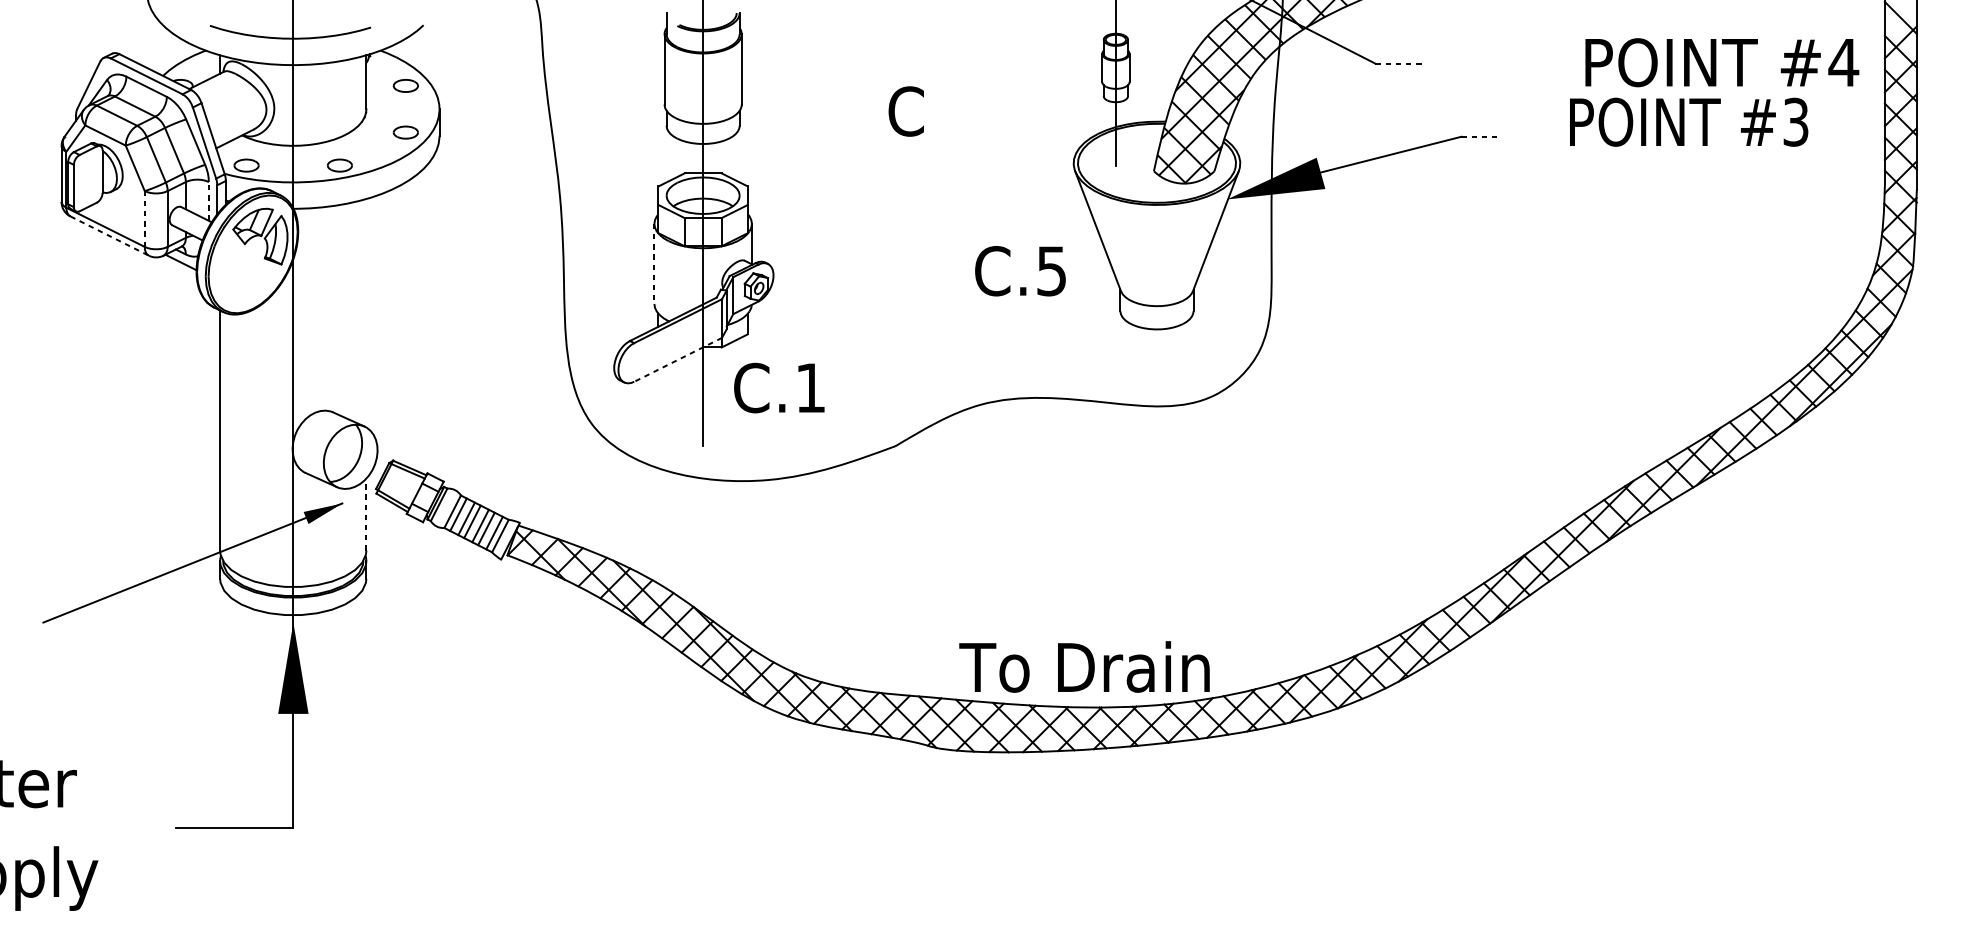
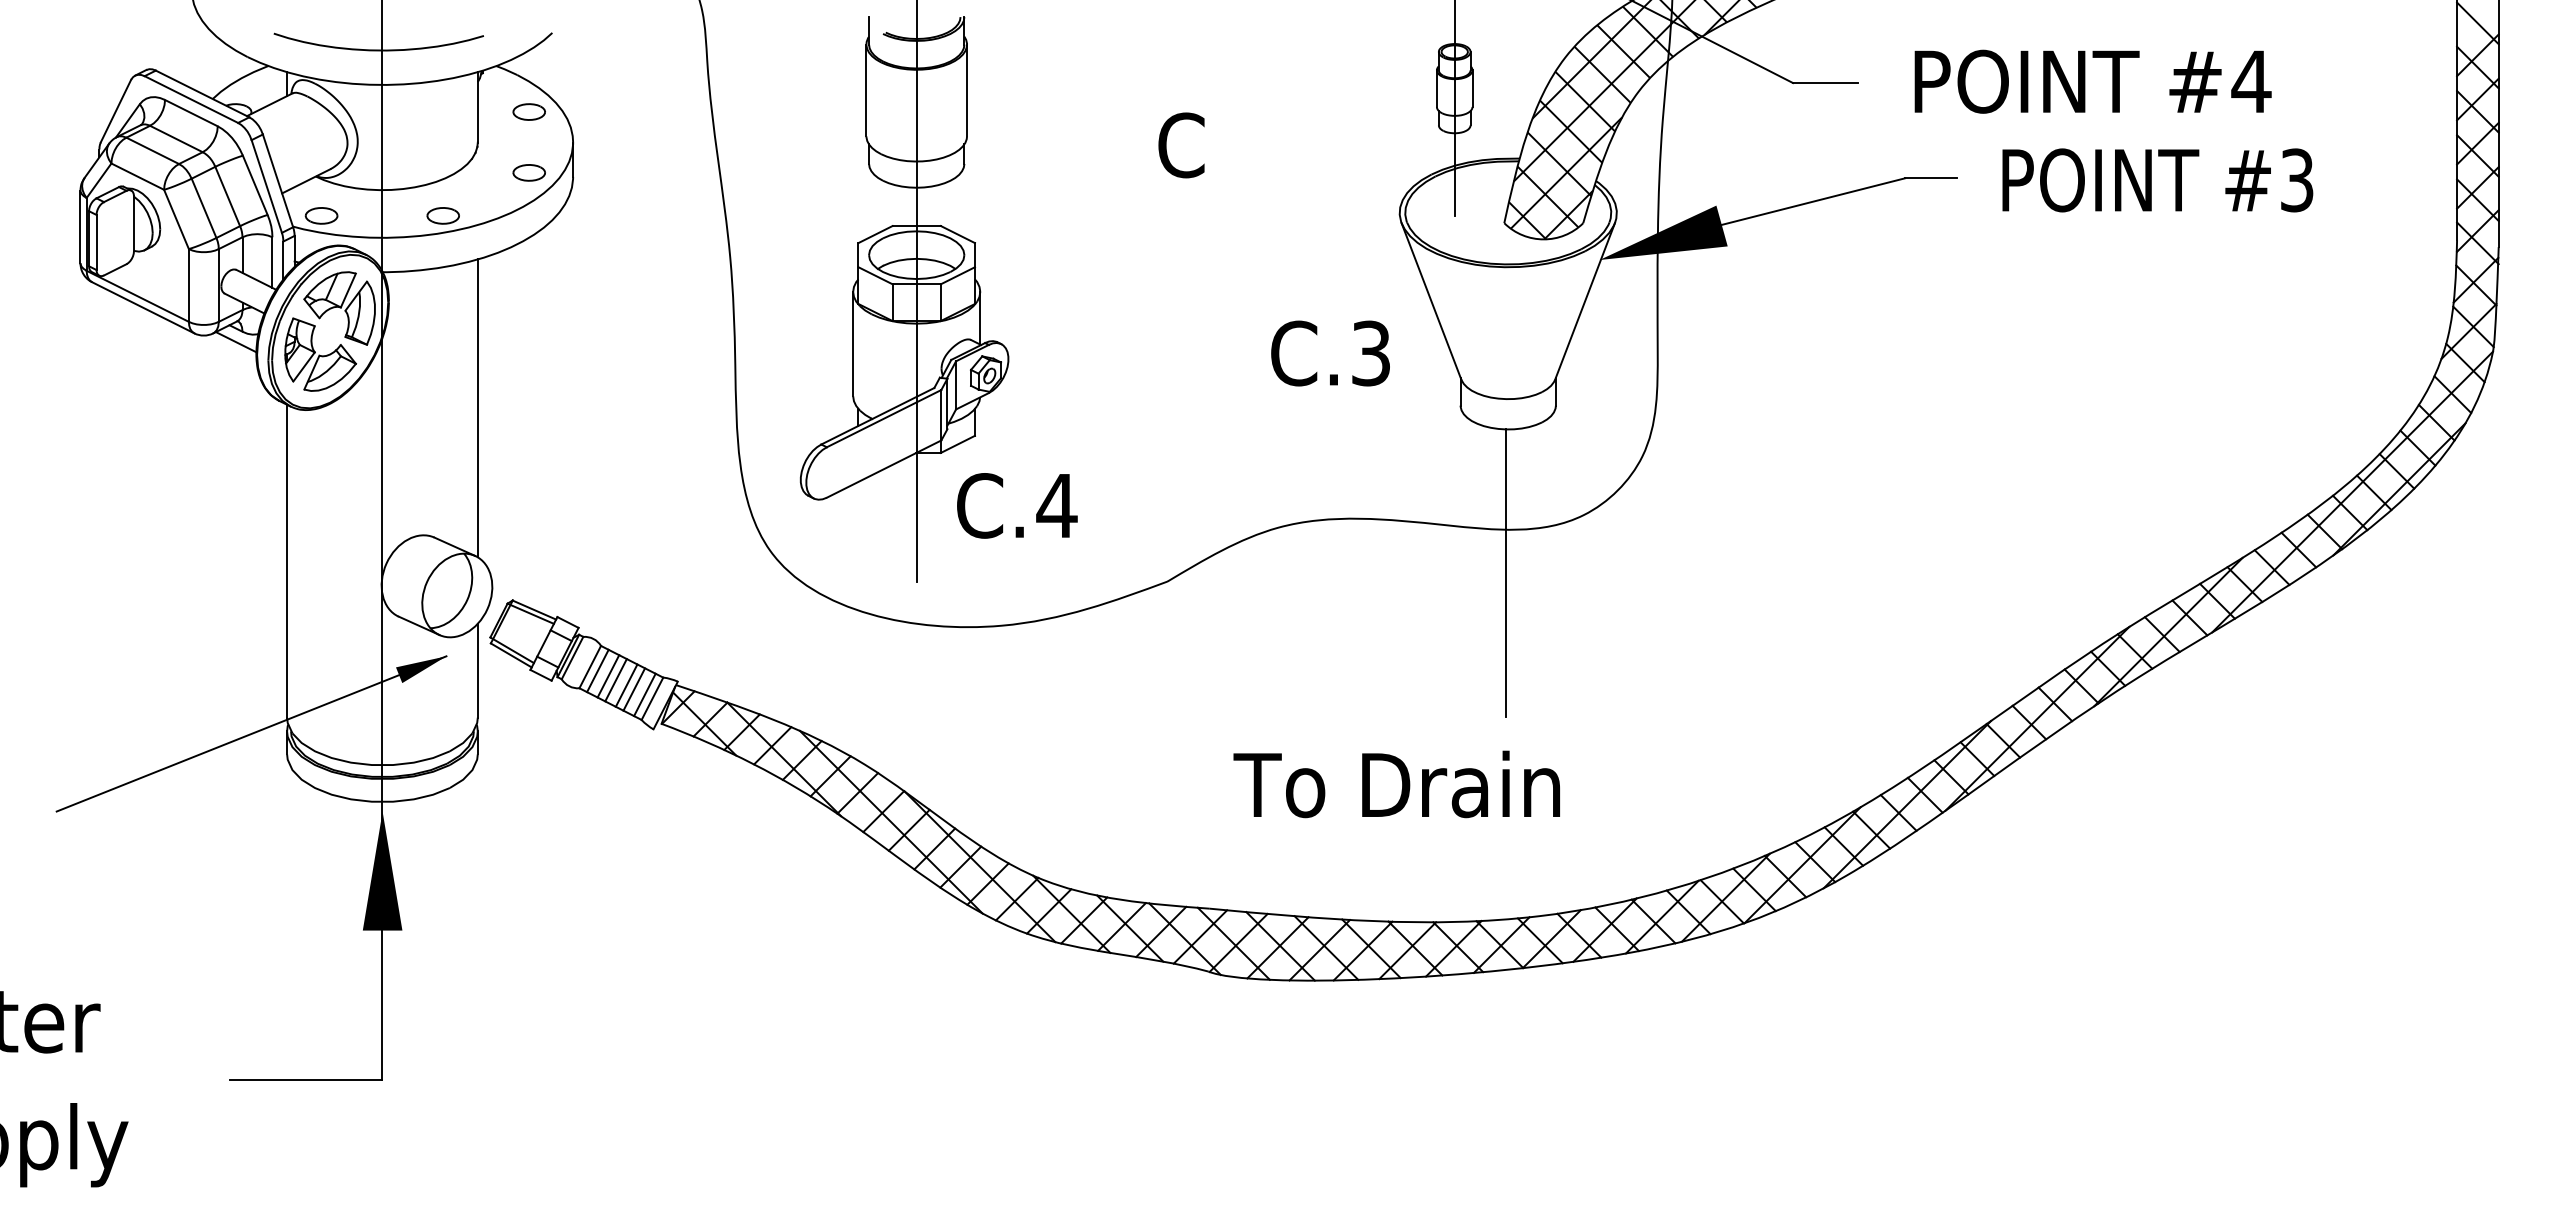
text: (1721, 62) -> (2092, 81), moved
line: (1400, 64) -> (1825, 83), dashed -> solid
text: (1688, 122) -> (2157, 180), moved
line: (1481, 136) -> (1931, 178), dashed -> solid
line: (208, 201) -> (272, 262), dashed -> solid
line: (144, 218) -> (188, 284), dashed -> solid
line: (109, 236) -> (143, 308), dashed -> solid
line: (654, 264) -> (853, 344), dashed -> solid
text: (1051, 270) -> (1370, 352), C.5 -> C.3
part: (245, 271) -> (320, 354), added
line: (366, 313) -> (477, 408), added
line: (678, 360) -> (884, 469), dashed -> solid
text: (810, 387) -> (1056, 505), C.1 -> C.4
line: (1155, 439) -> (1506, 572), added
line: (366, 514) -> (477, 670), dashed -> solid
text: (1084, 667) -> (1396, 784), moved

